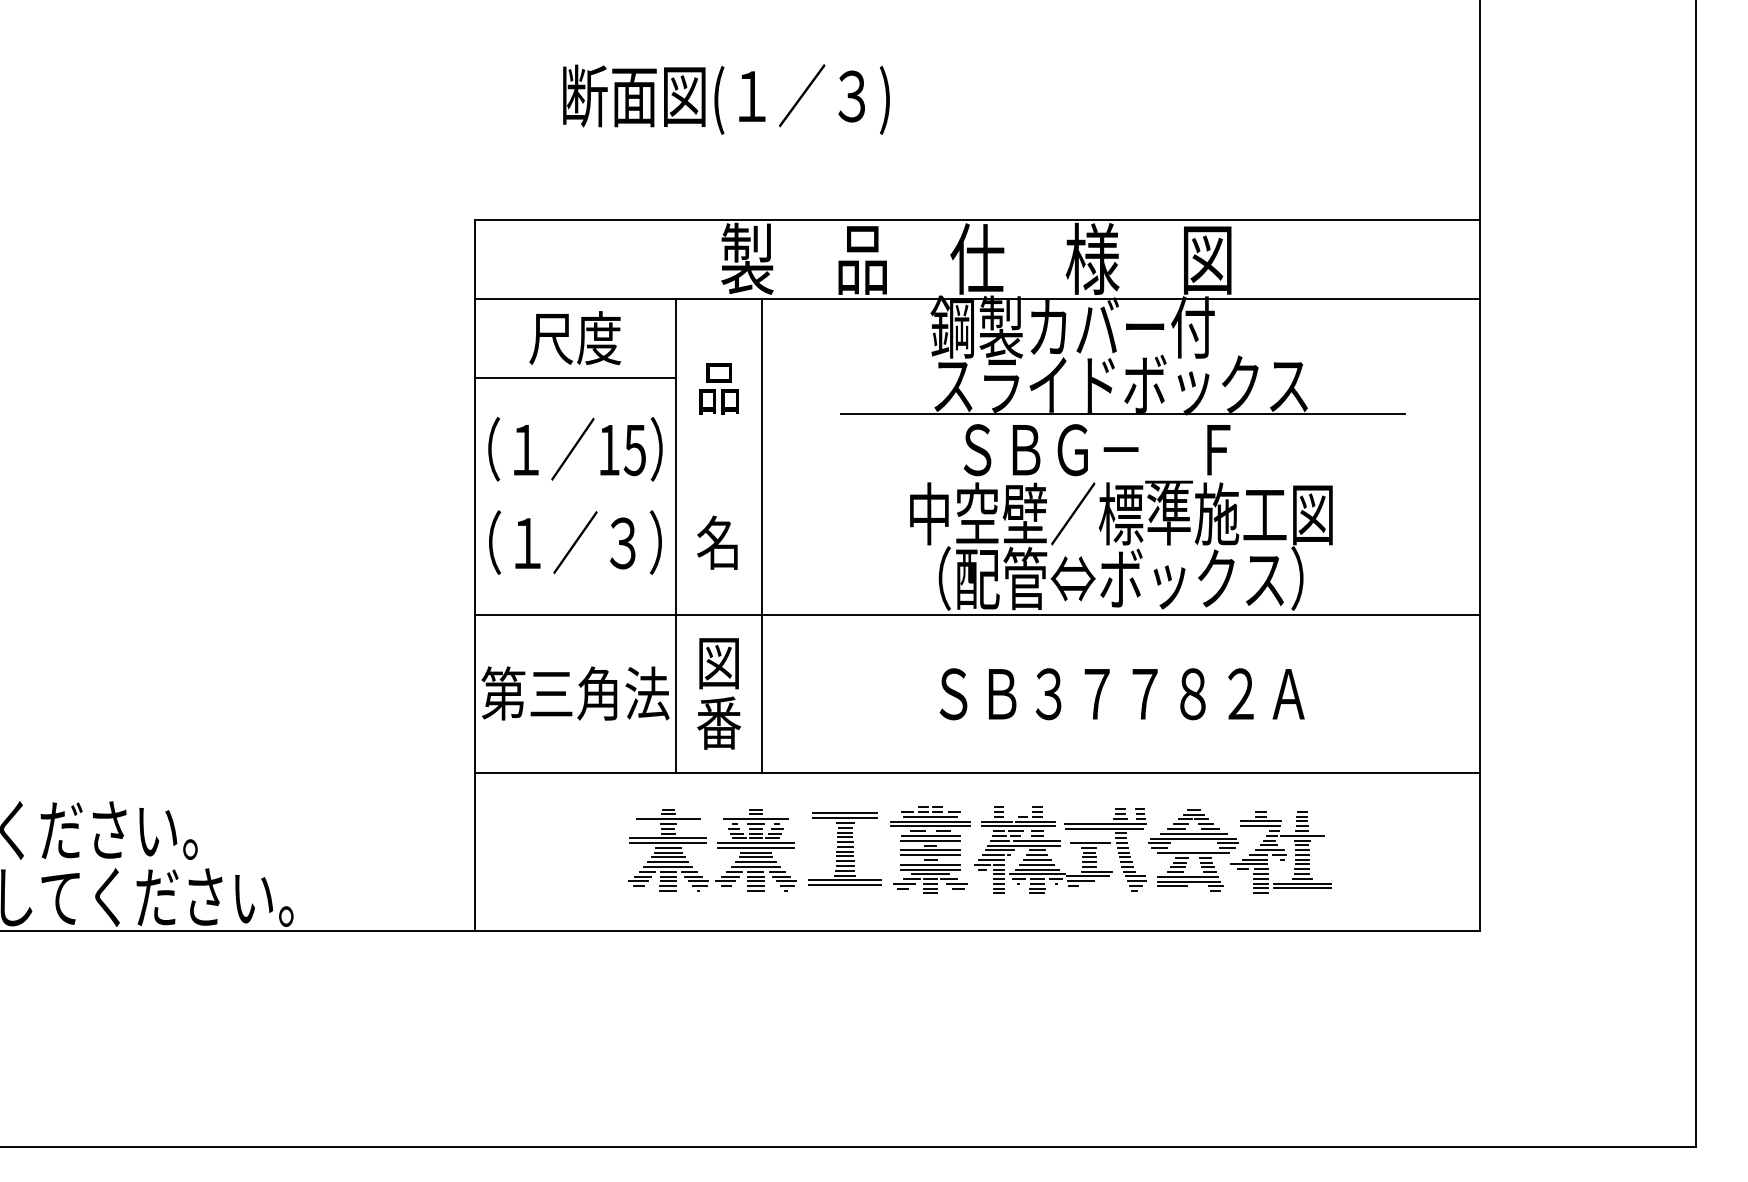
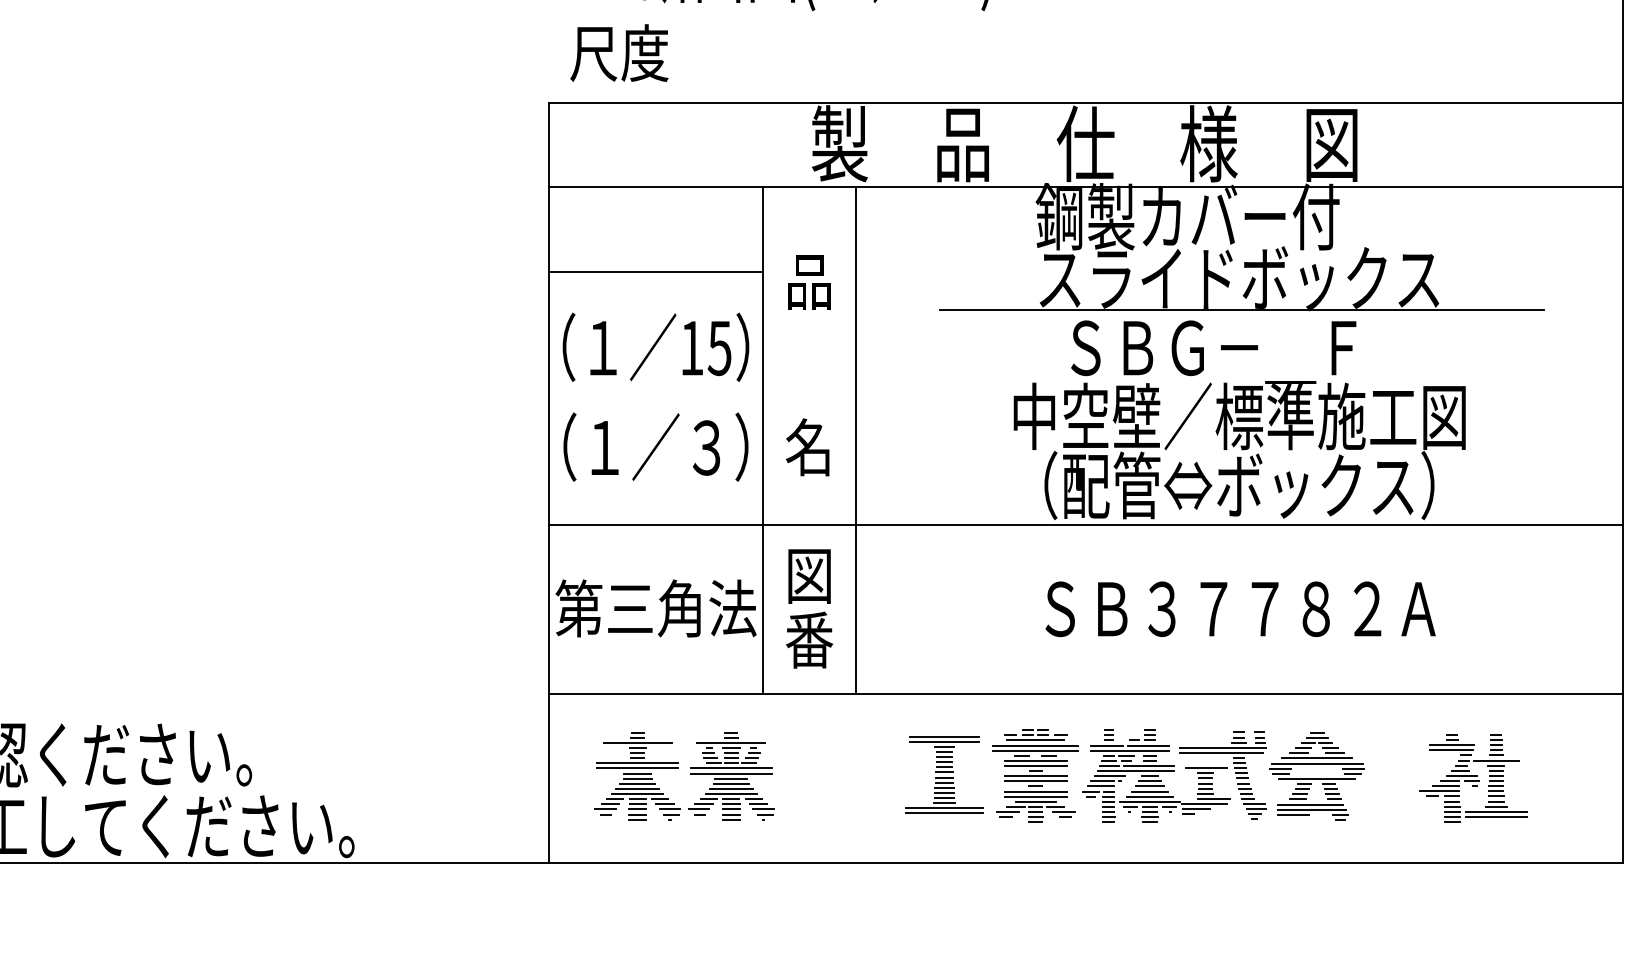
text: (575, 338) -> (619, 53), moved
part: (712, 850) -> (684, 776), moved
part: (1280, 852) -> (1472, 778), moved

